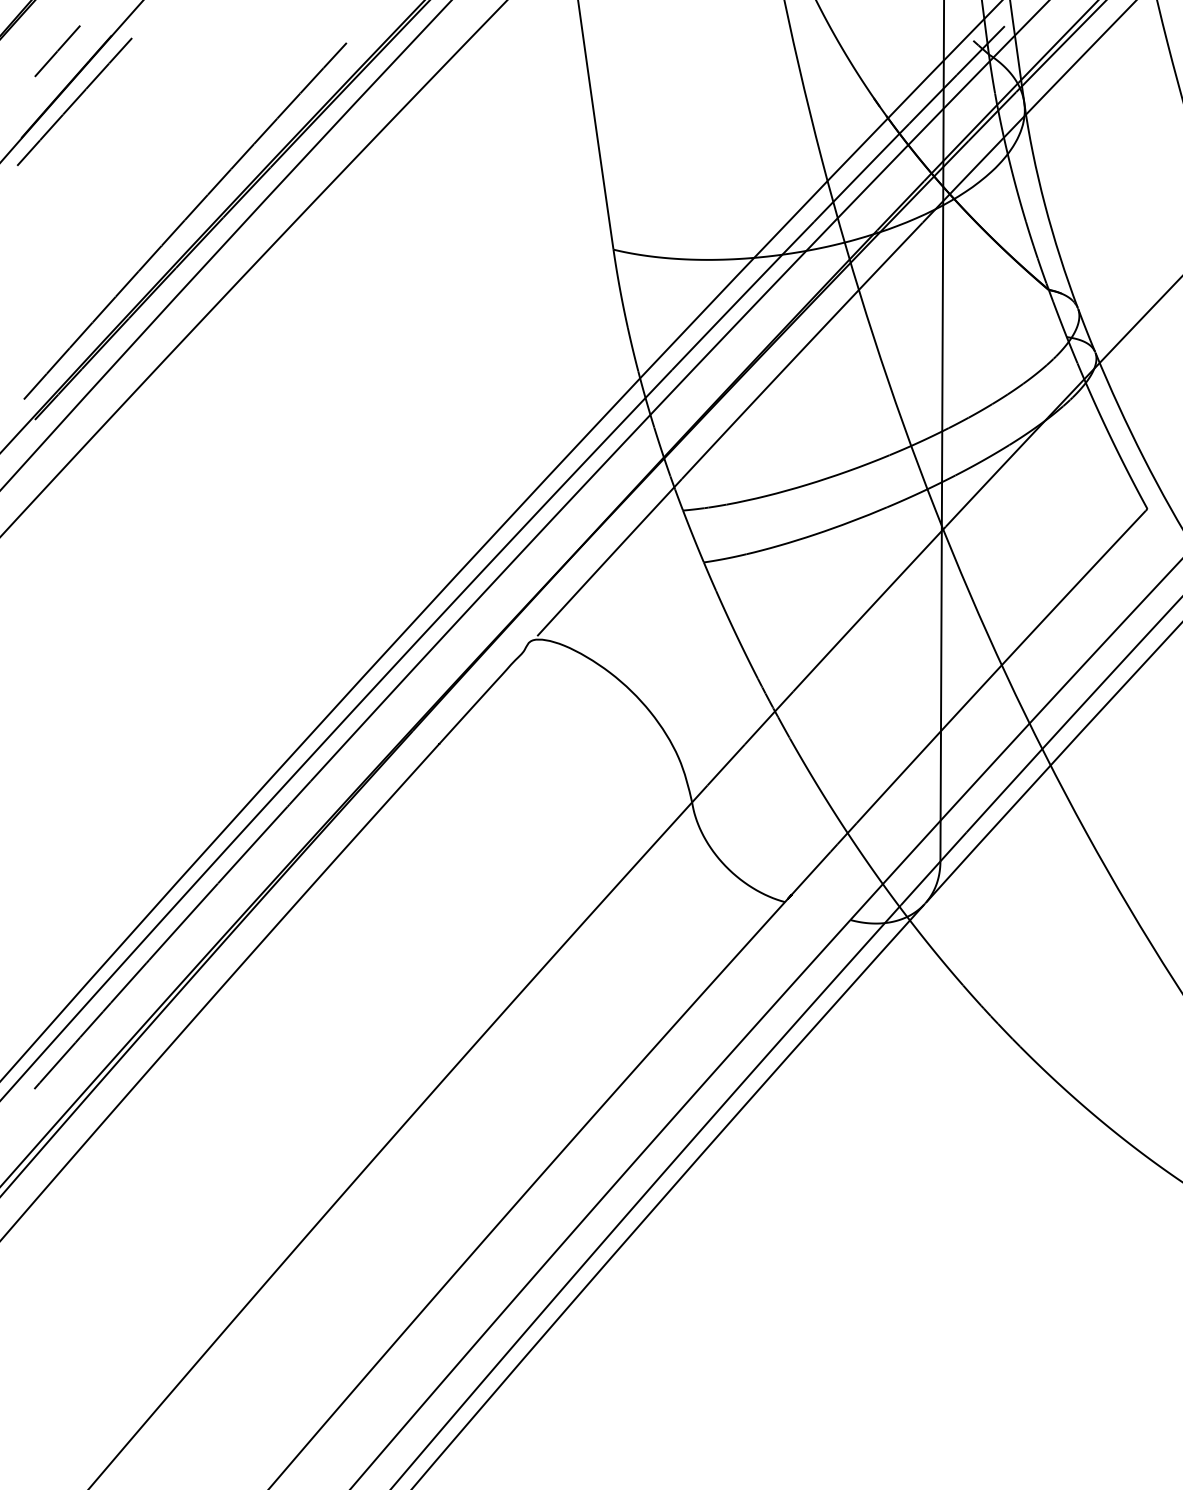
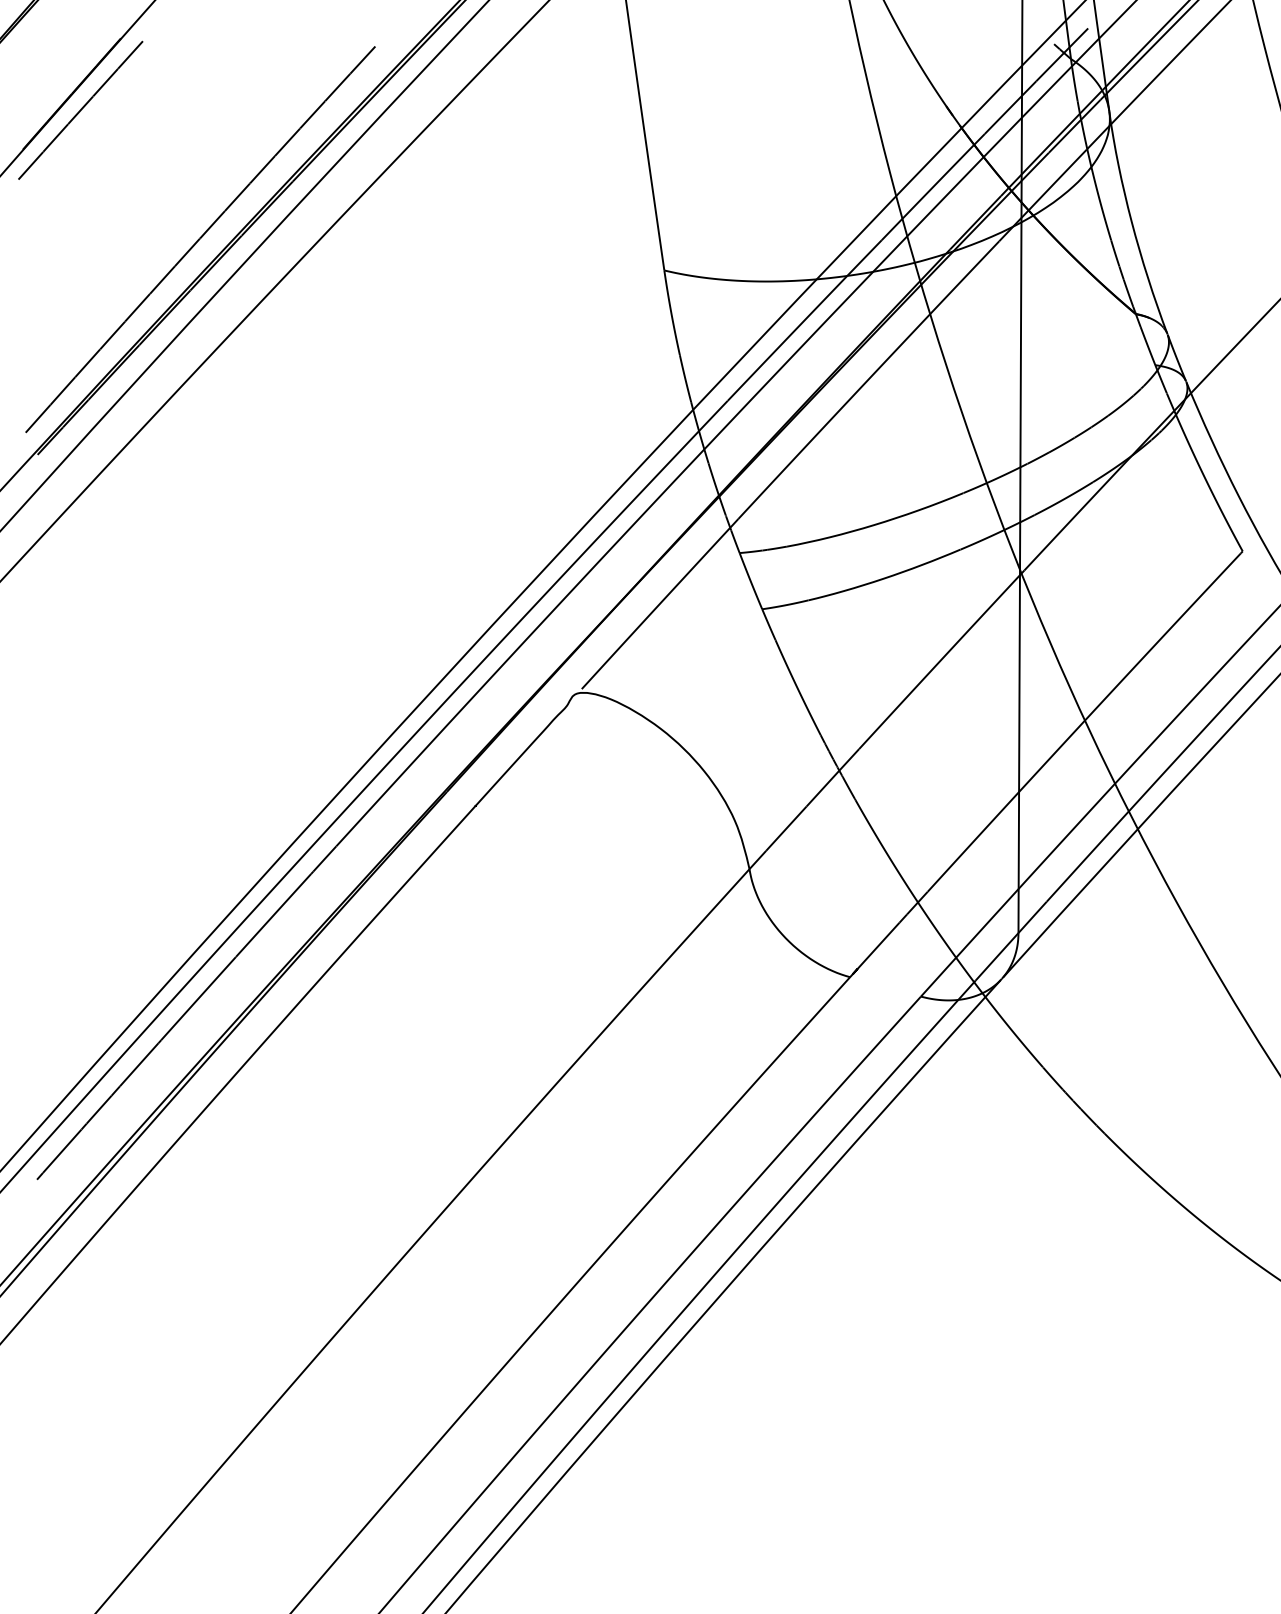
line: (57, 51) -> (62, 55), removed

